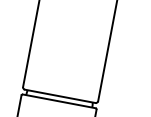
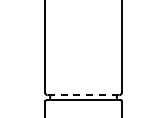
line: (60, 96) -> (83, 95), solid -> dashed

